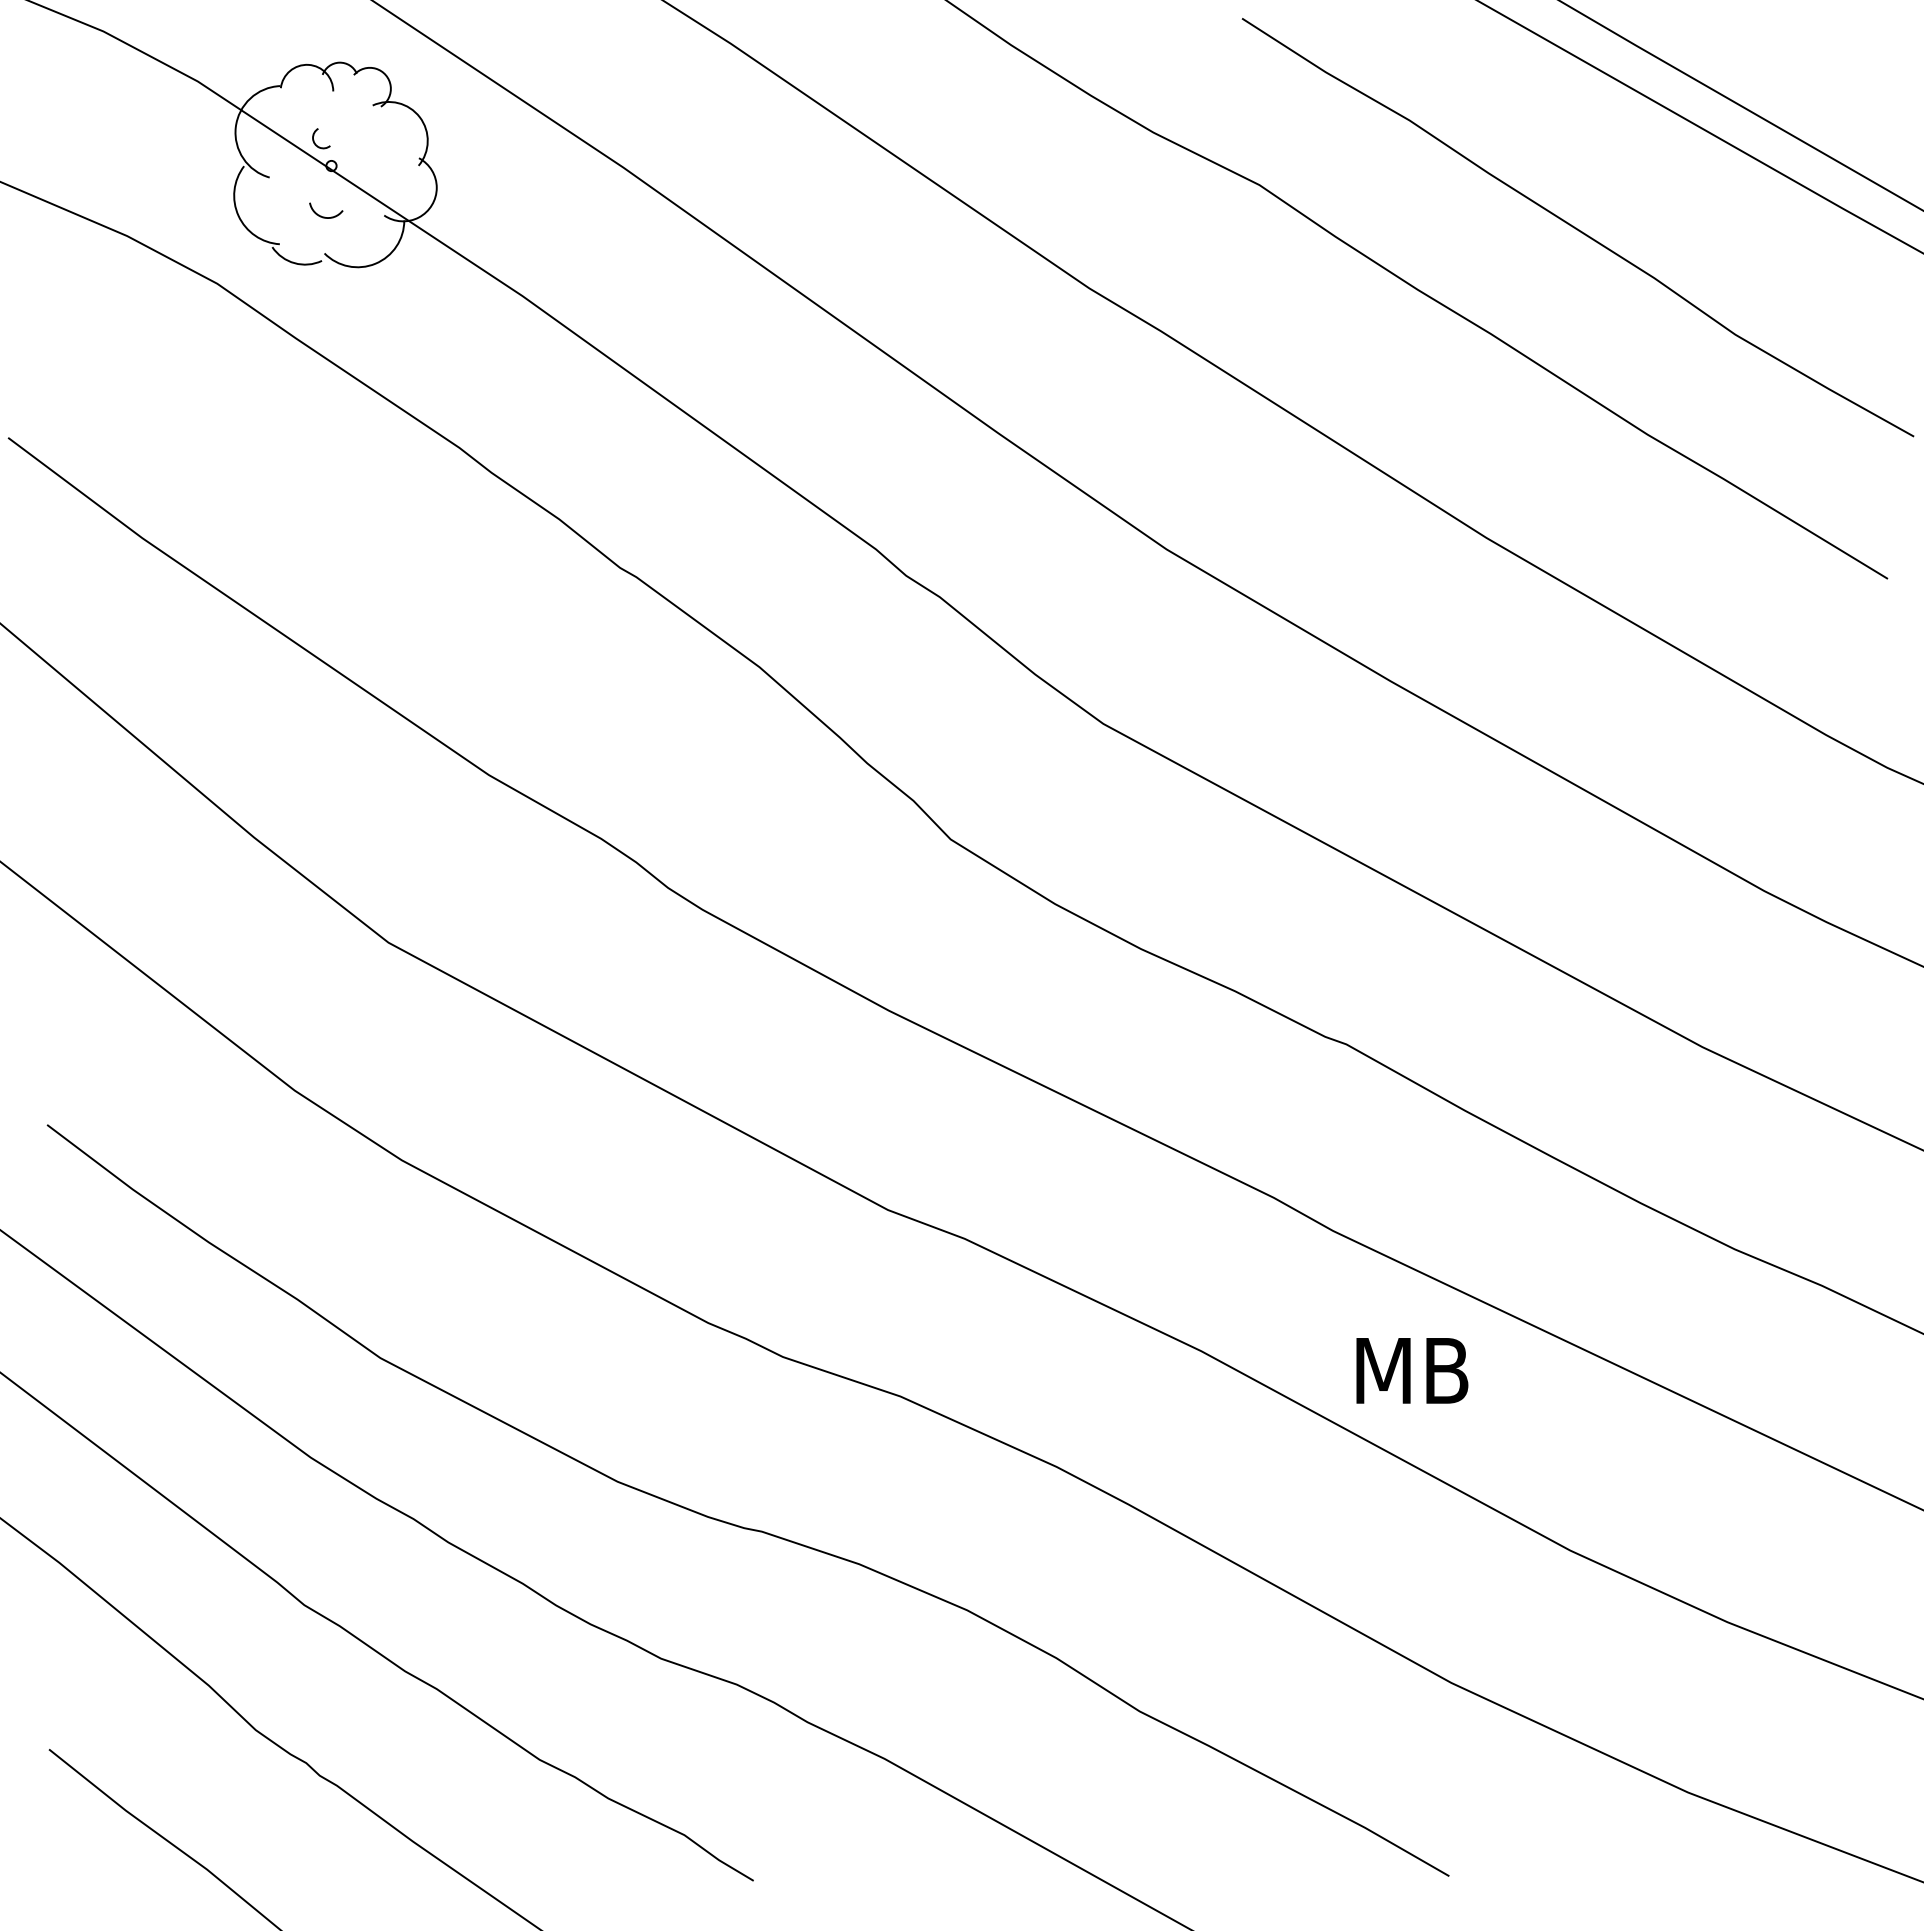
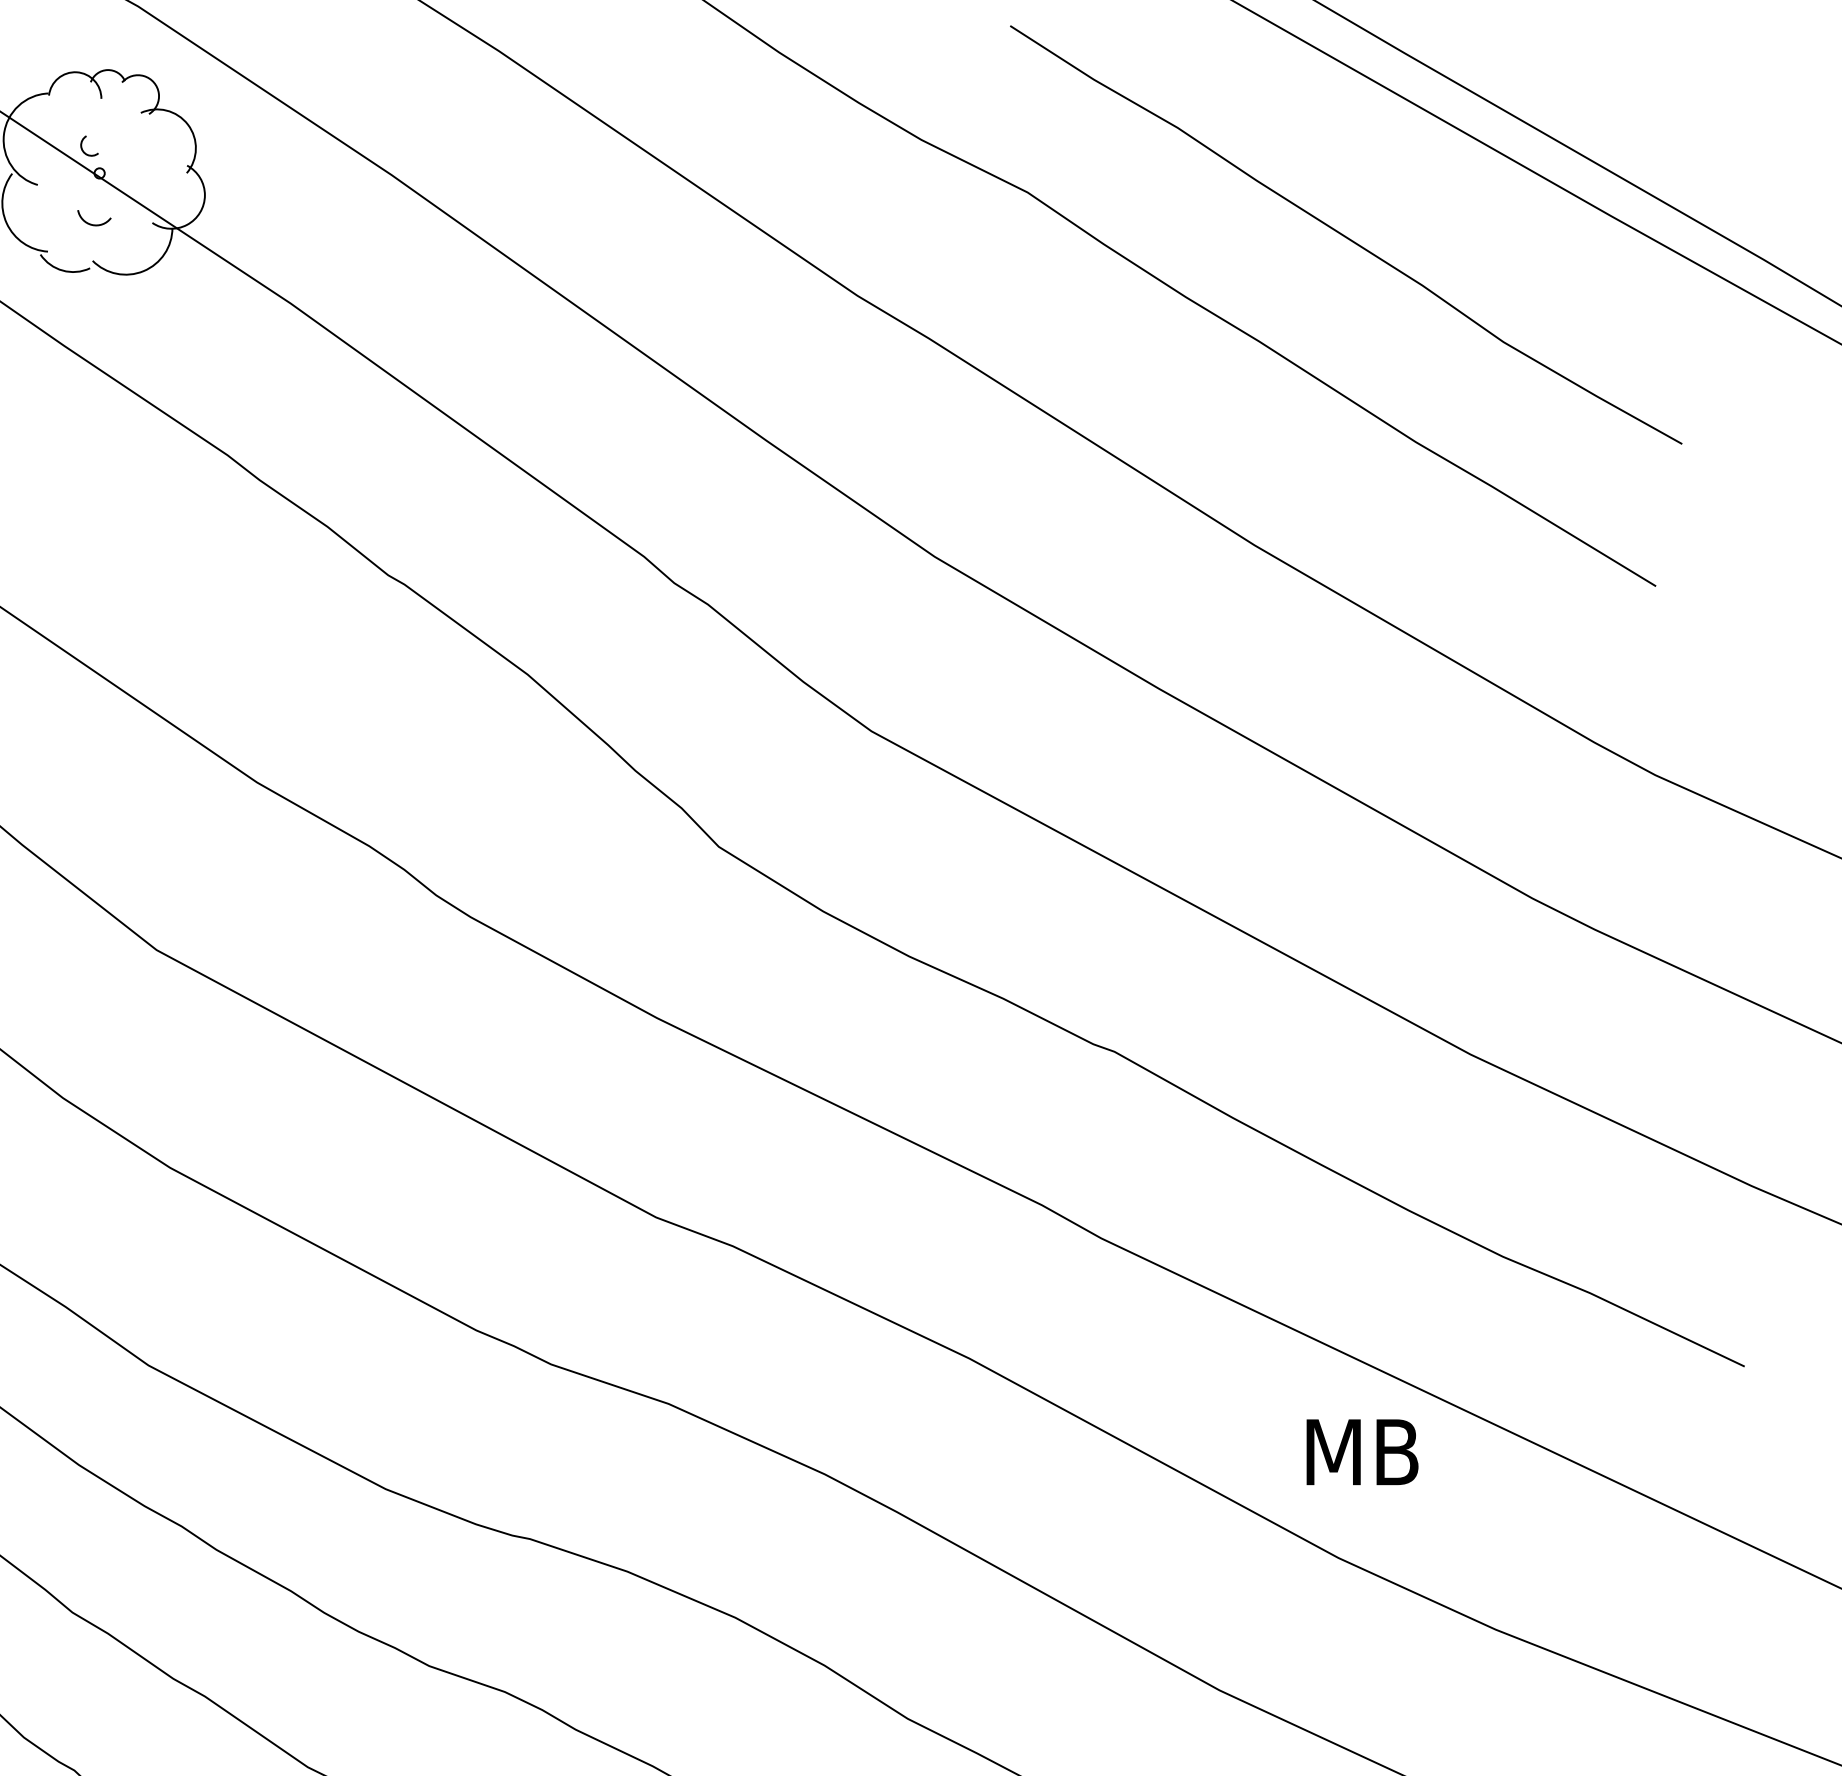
text: (1412, 1370) -> (1362, 1451), moved

